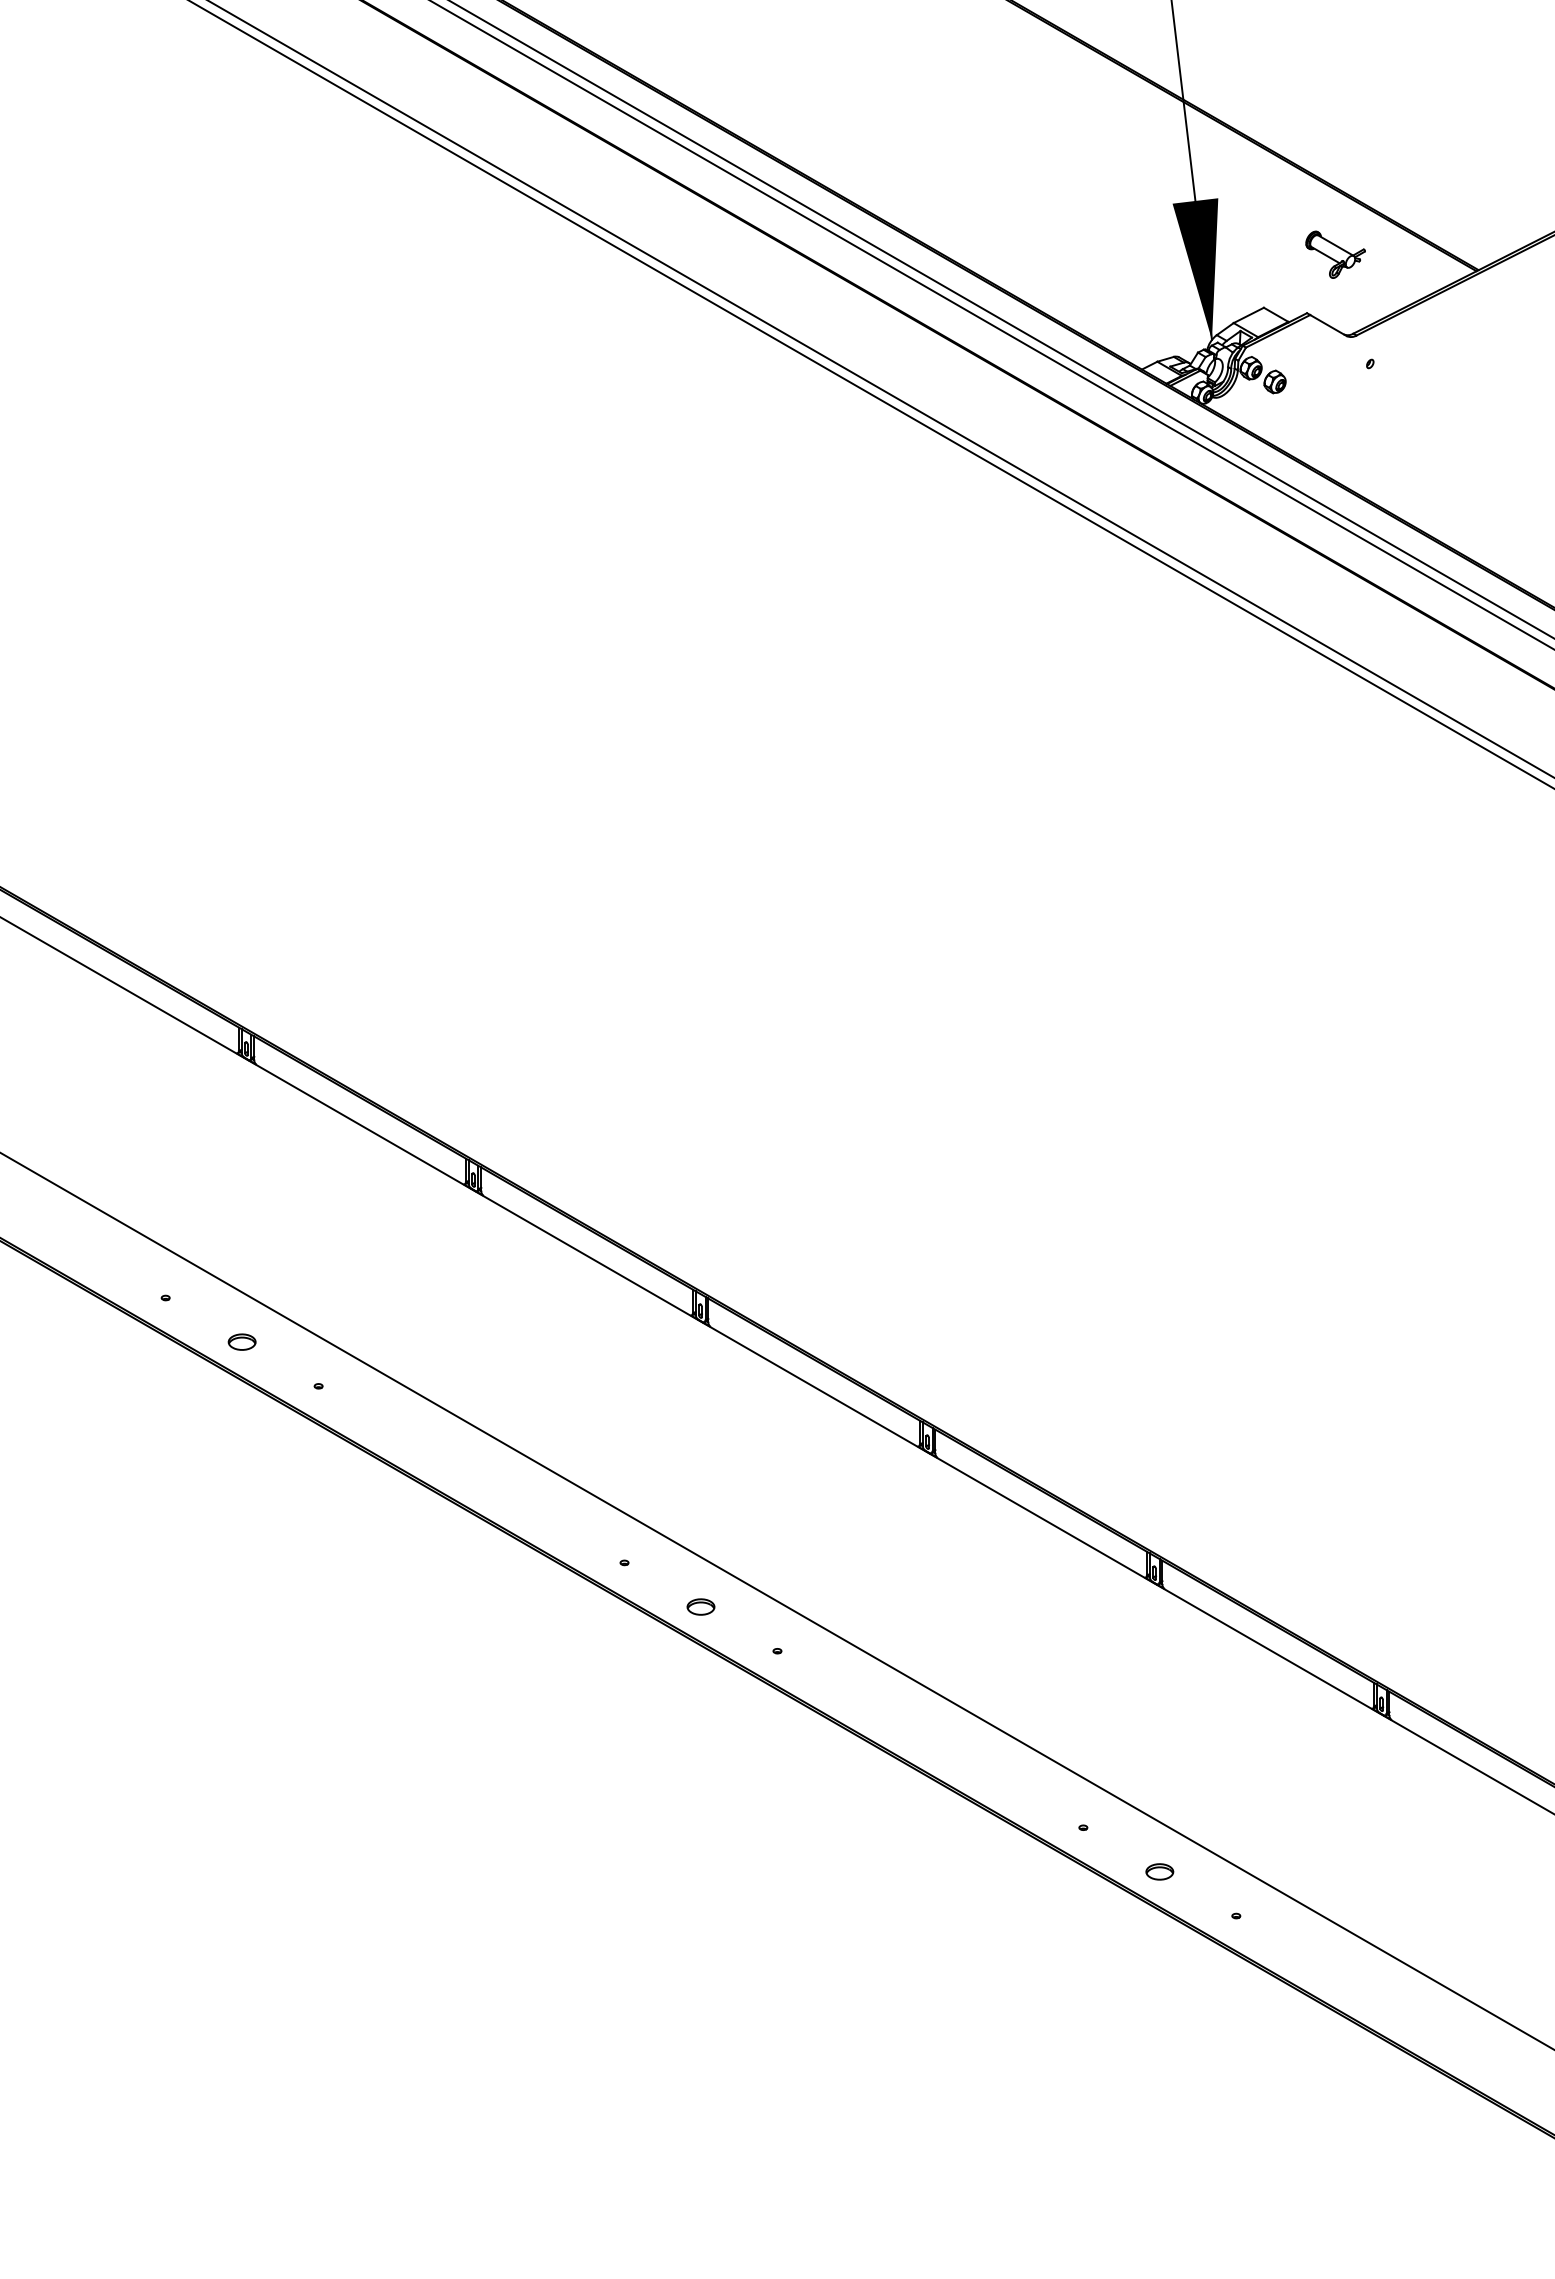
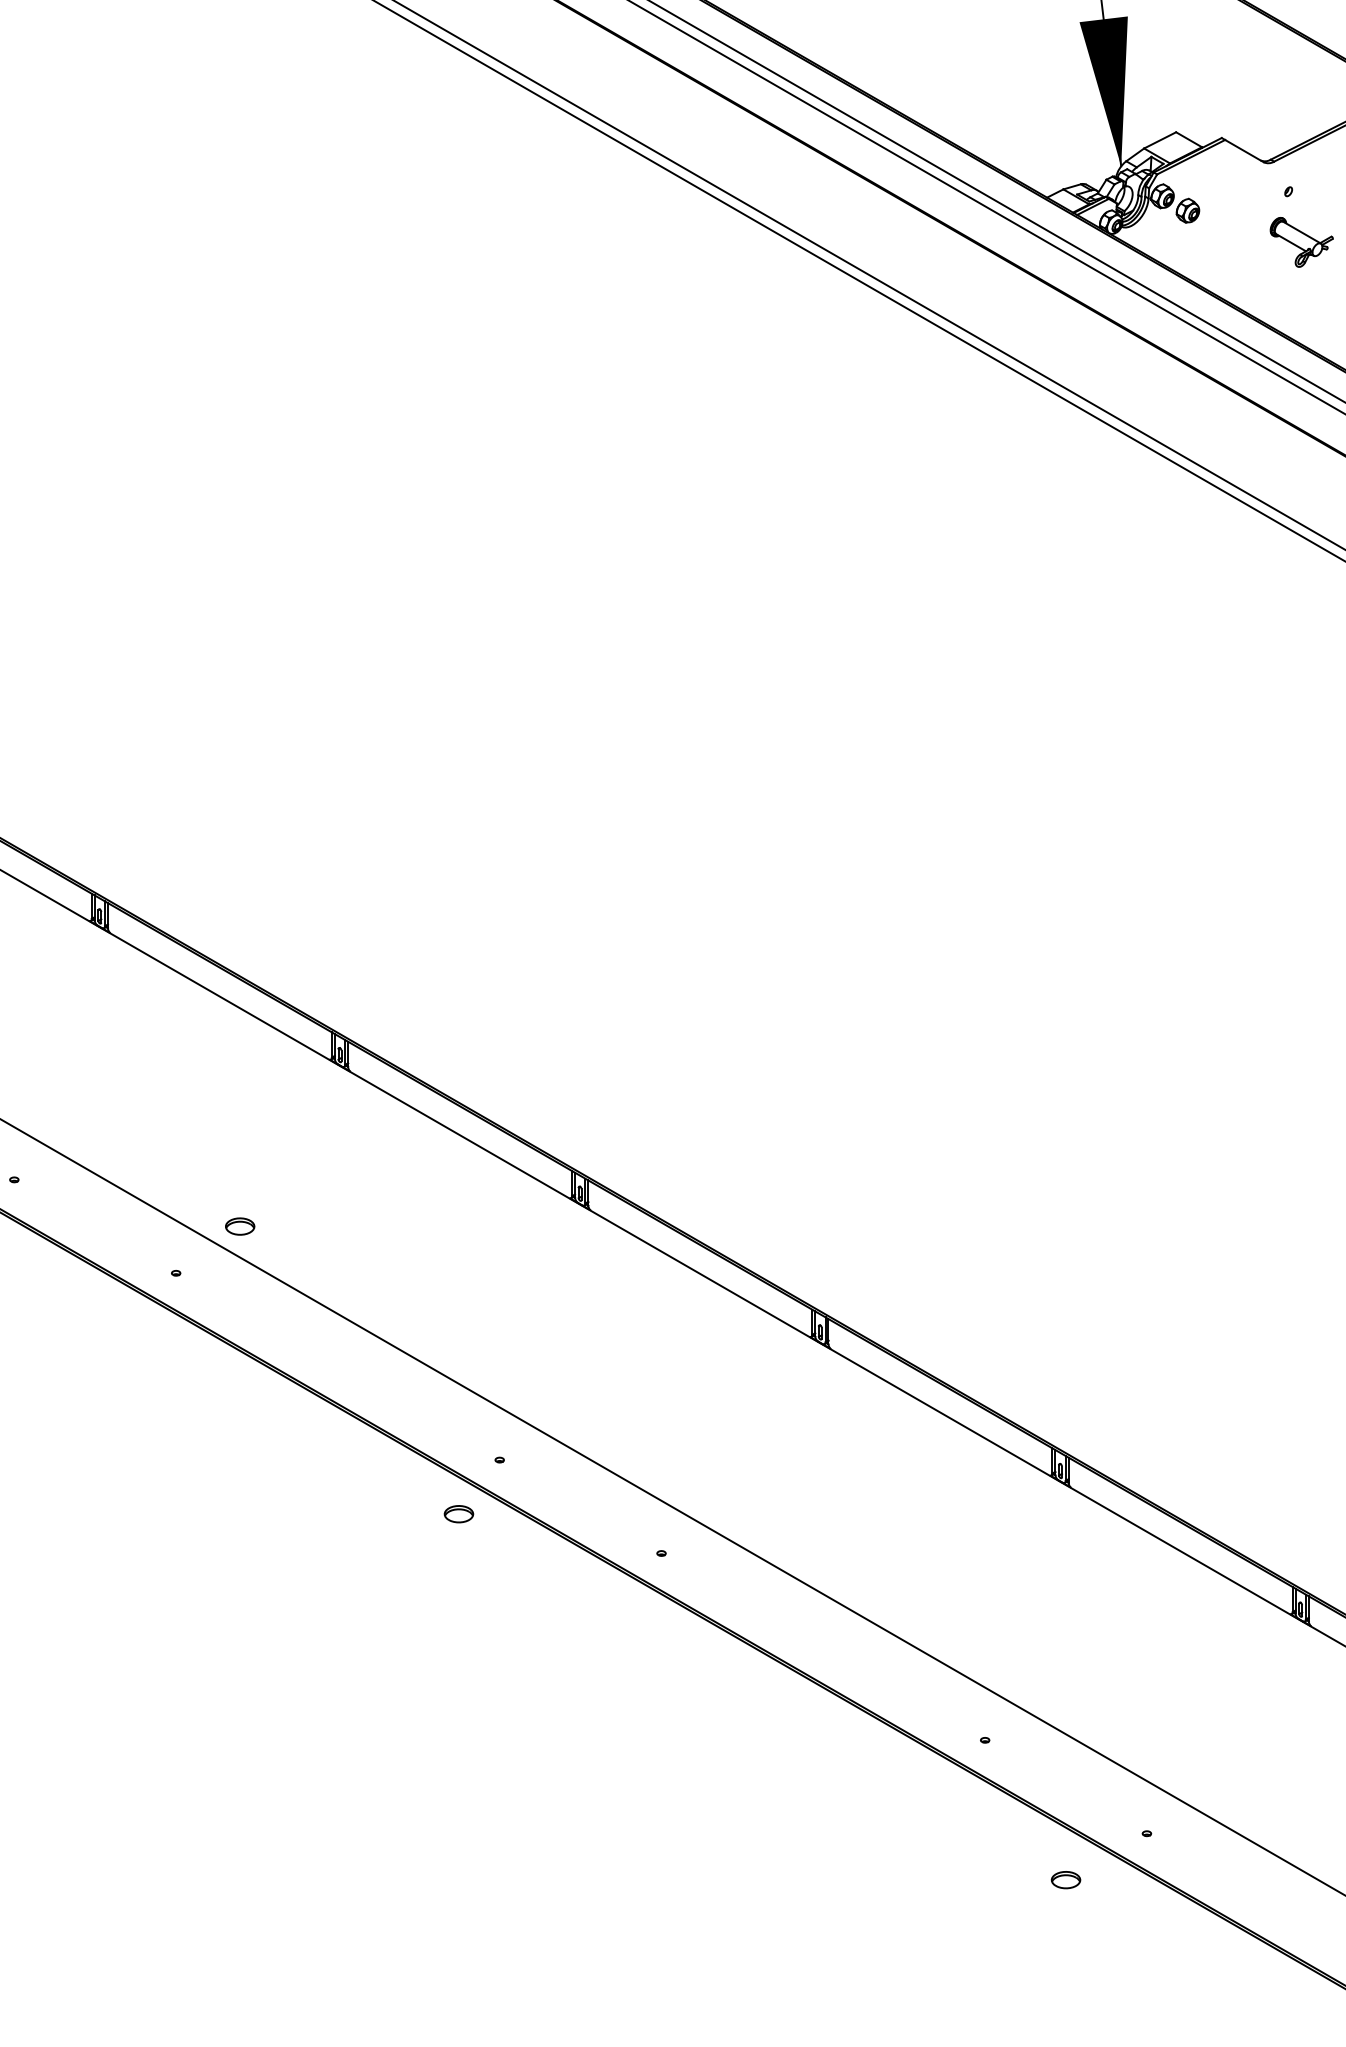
part: (1335, 254) -> (1301, 242), moved
part: (241, 1341) -> (239, 1225), moved
part: (700, 1606) -> (458, 1513), moved
part: (1159, 1871) -> (1065, 1879), moved

